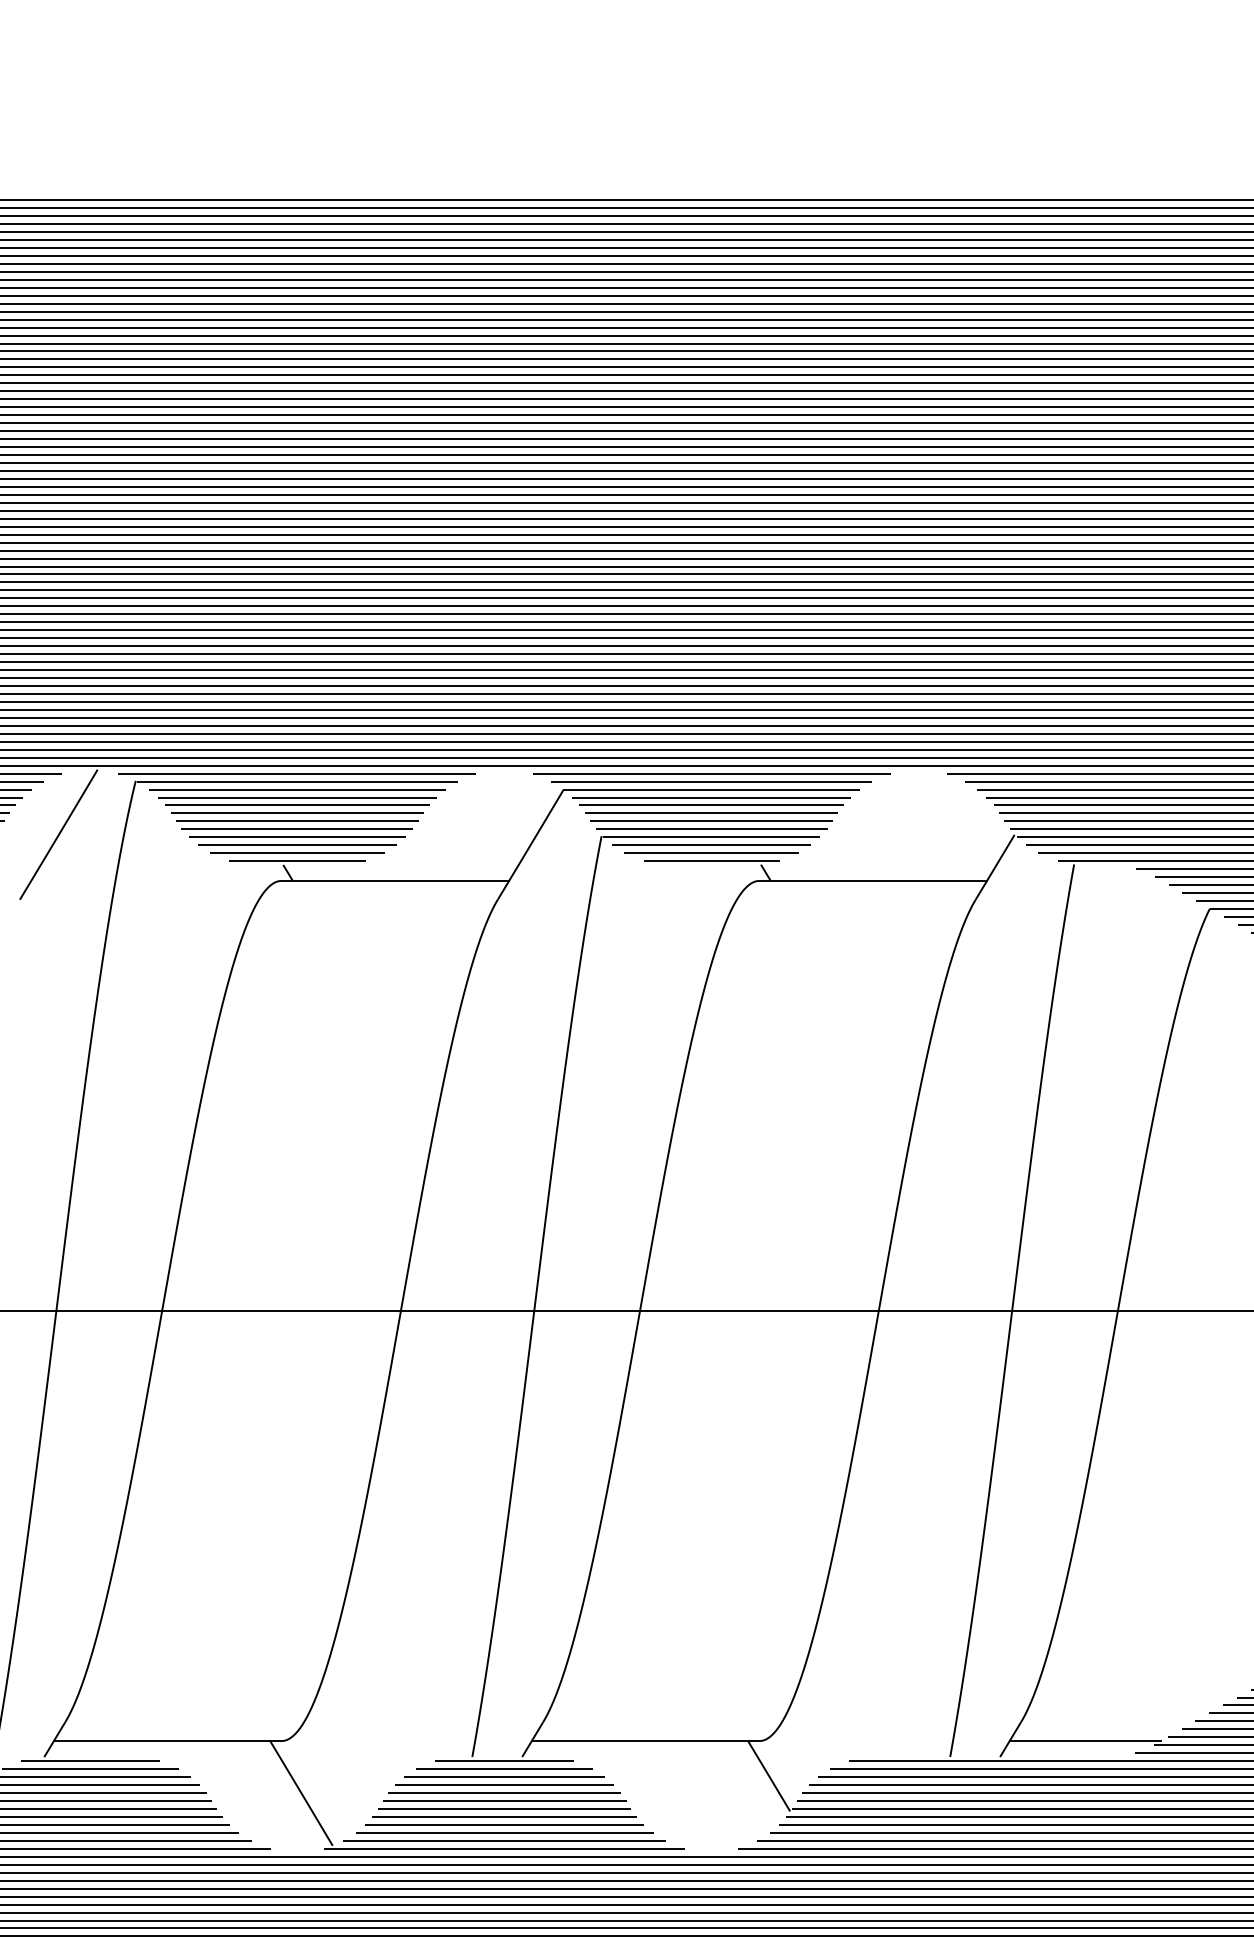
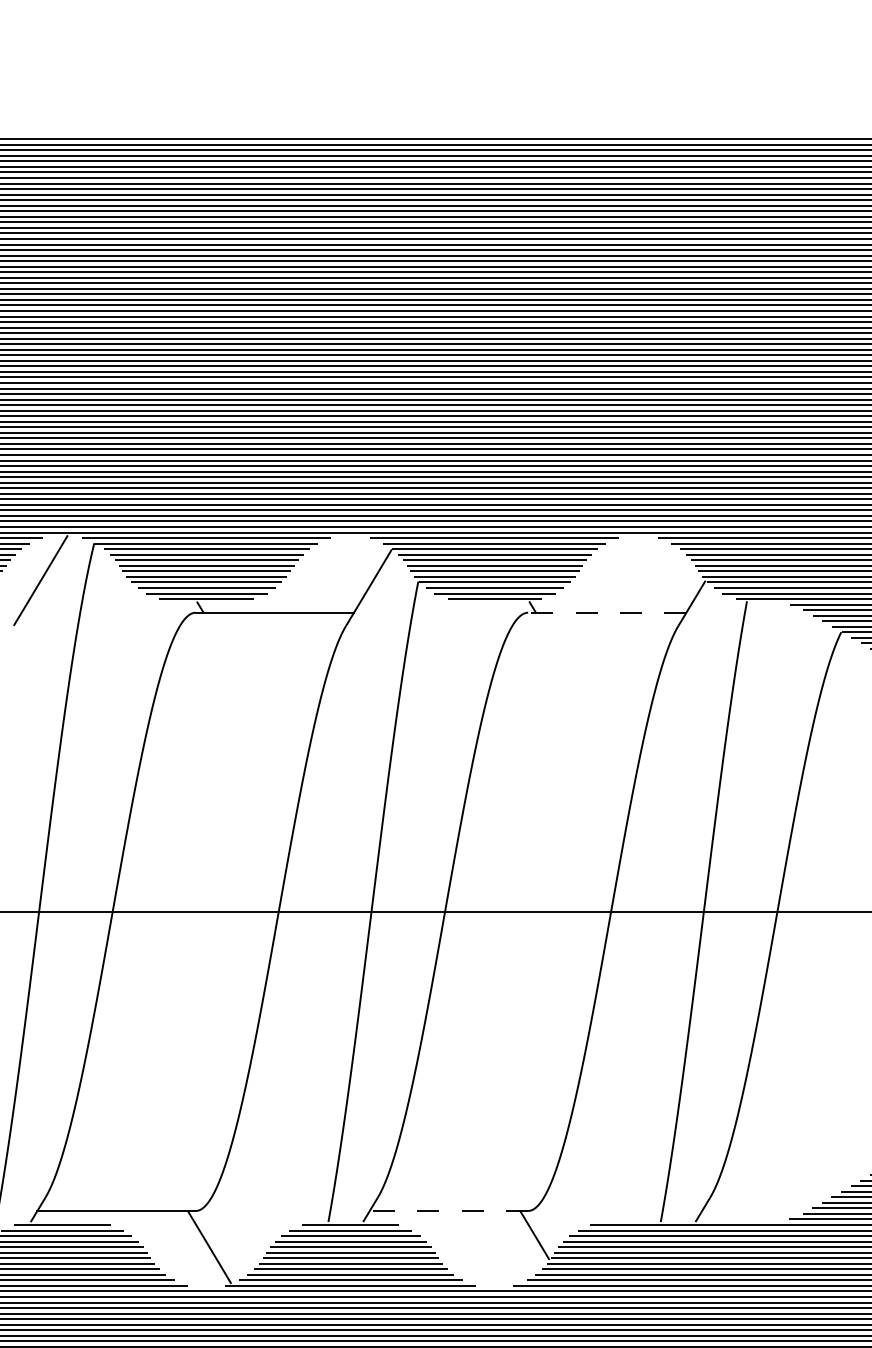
line: (872, 880) -> (606, 612), solid -> dashed
line: (644, 1741) -> (448, 1211), solid -> dashed
line: (1084, 1741) -> (754, 1211), removed

